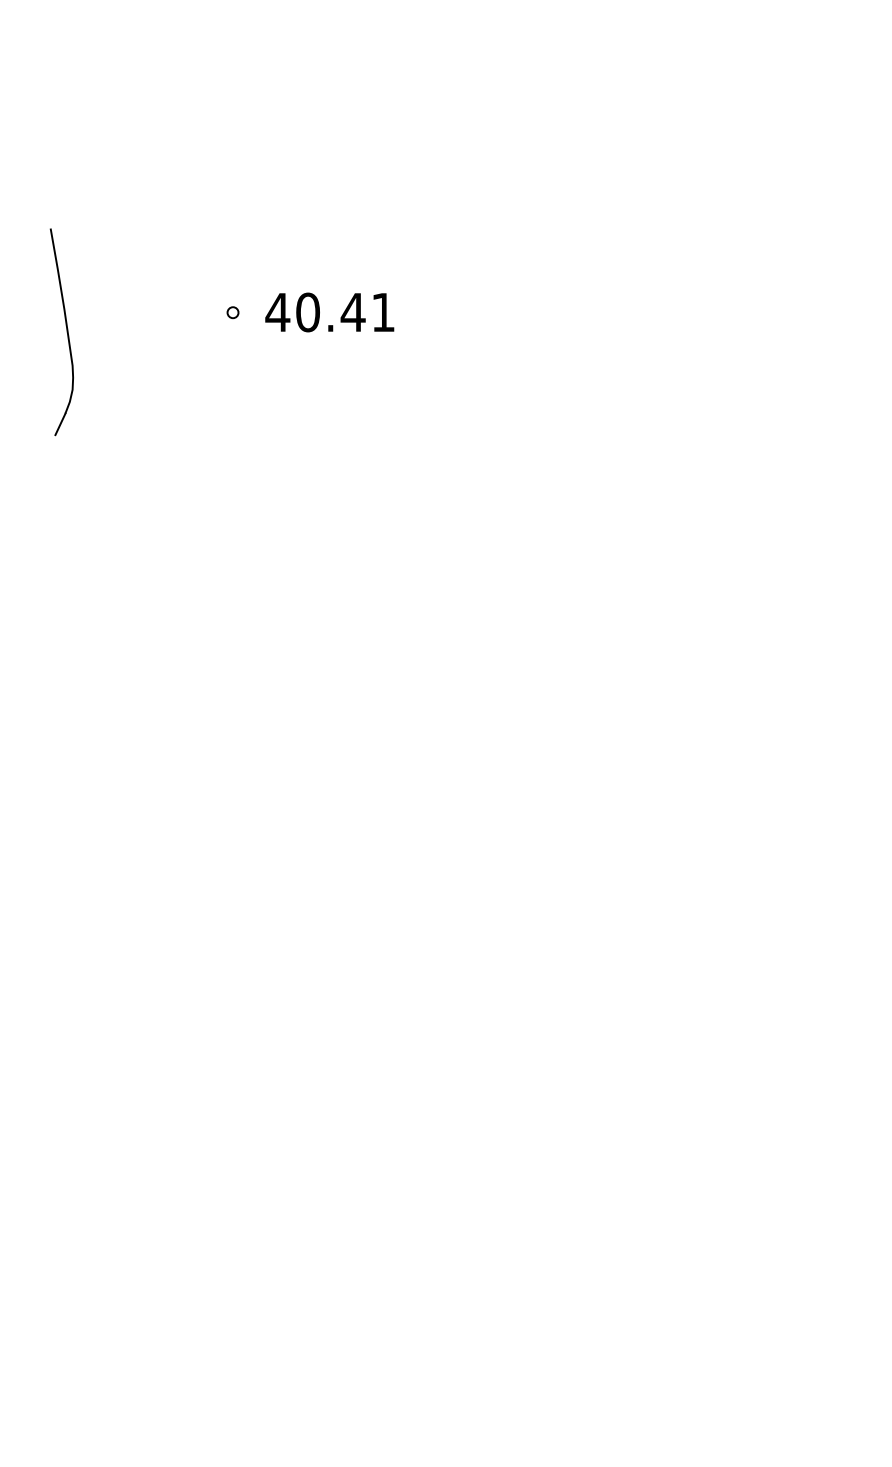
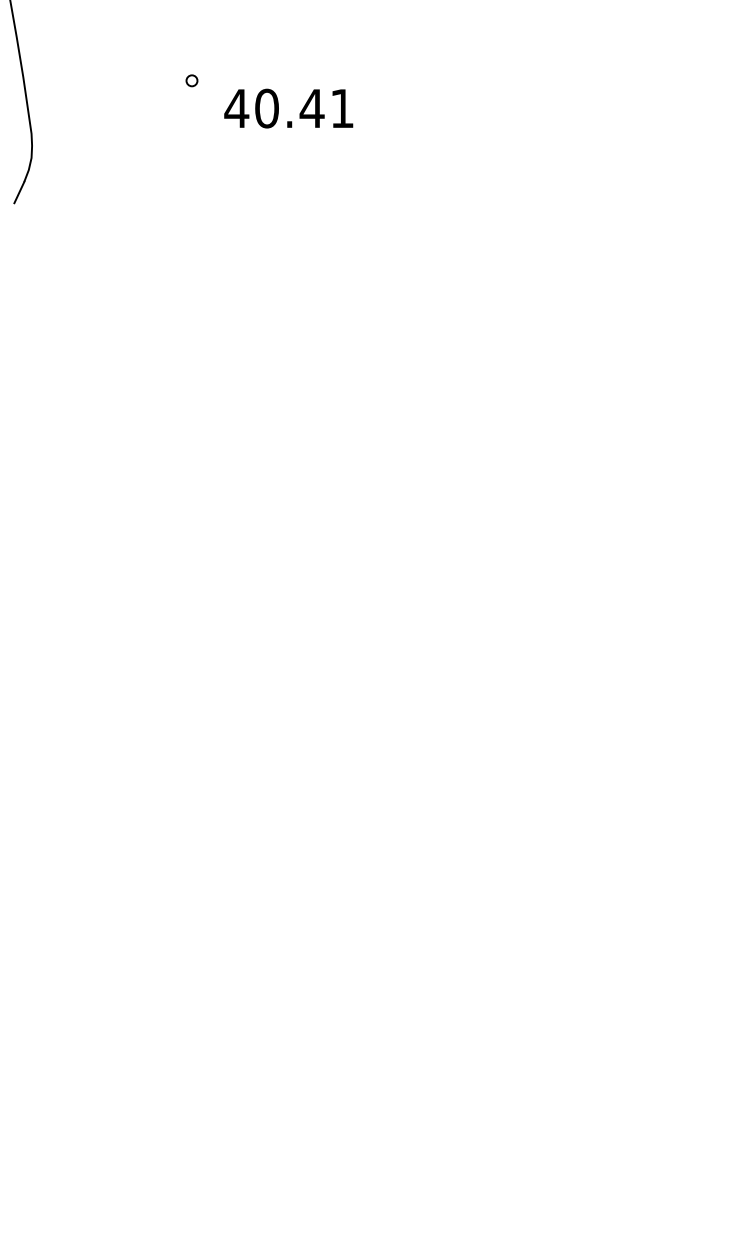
text: (329, 312) -> (288, 108), moved

